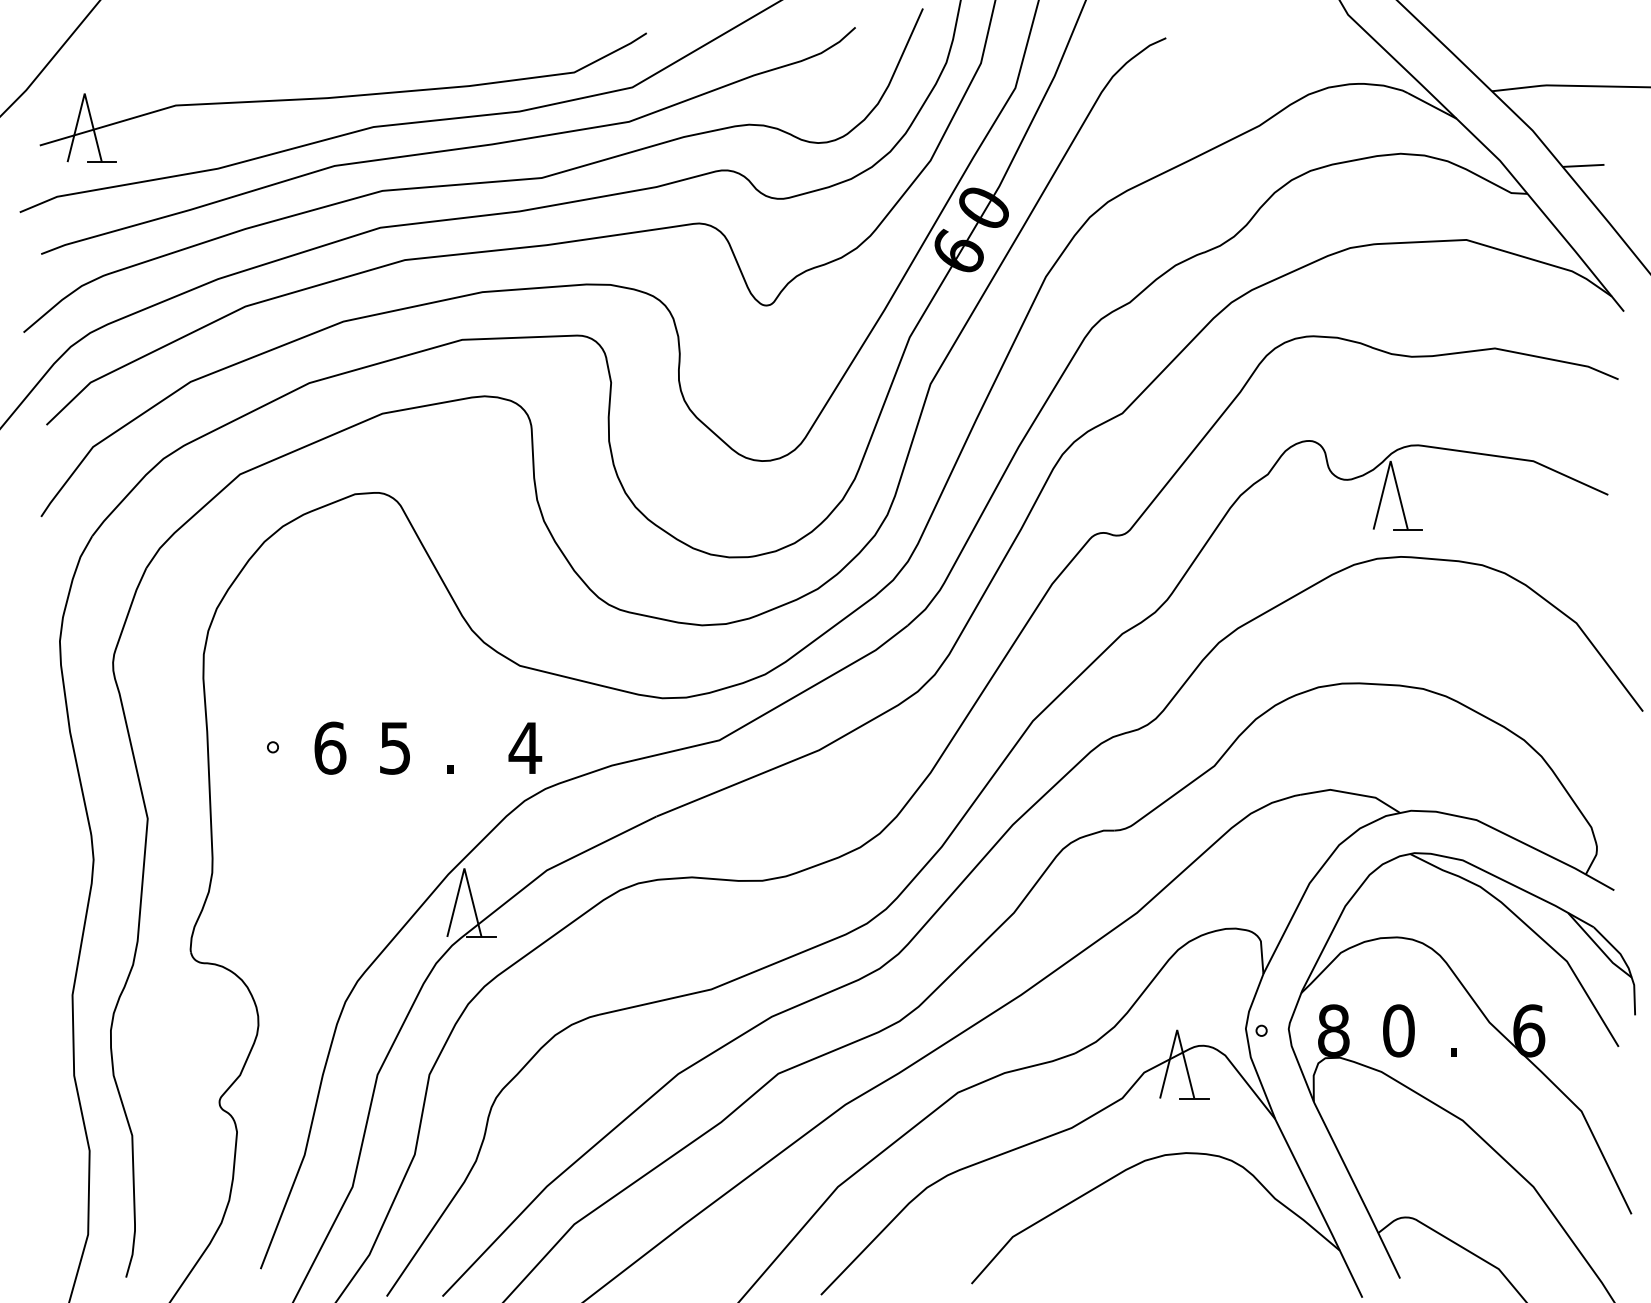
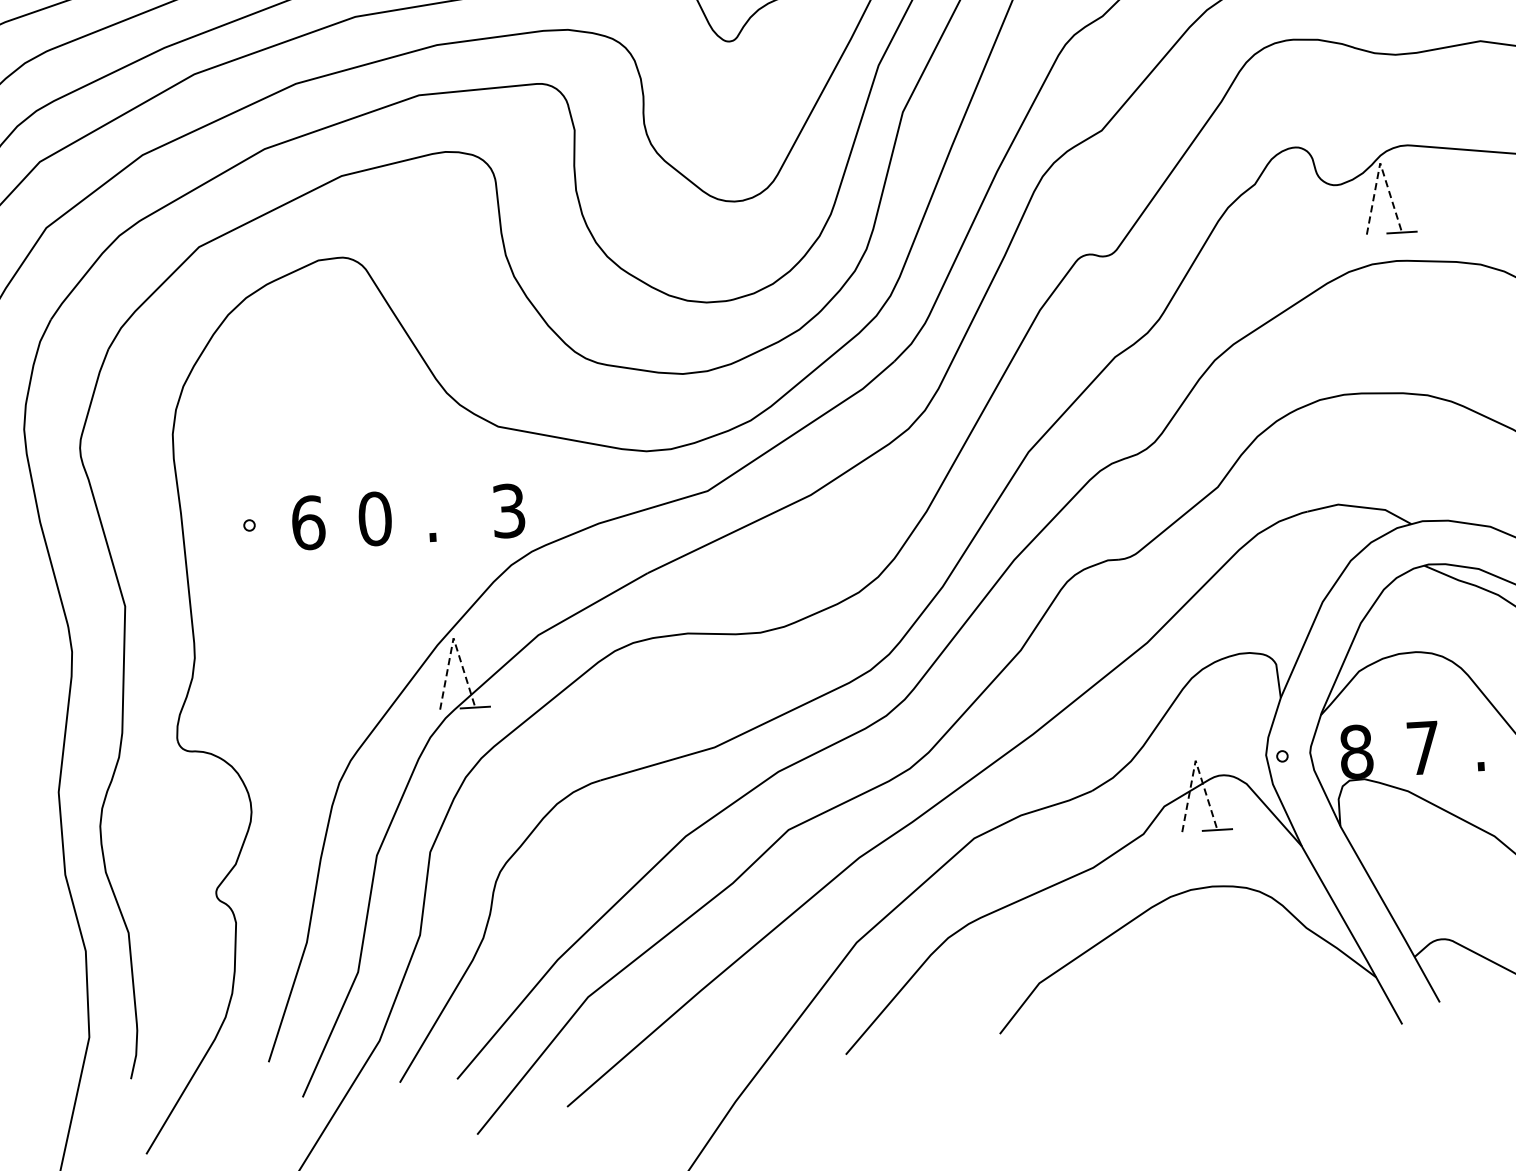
line: (1390, 461) -> (1380, 163), solid -> dashed
text: (395, 747) -> (375, 518), 5 -> 0
text: (525, 747) -> (508, 510), 4 -> 3
line: (464, 868) -> (453, 638), solid -> dashed
line: (1177, 1030) -> (1195, 761), solid -> dashed
text: (1398, 1030) -> (1423, 747), 0 -> 7

